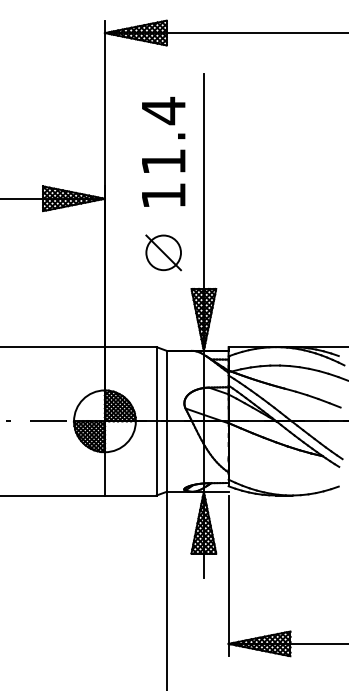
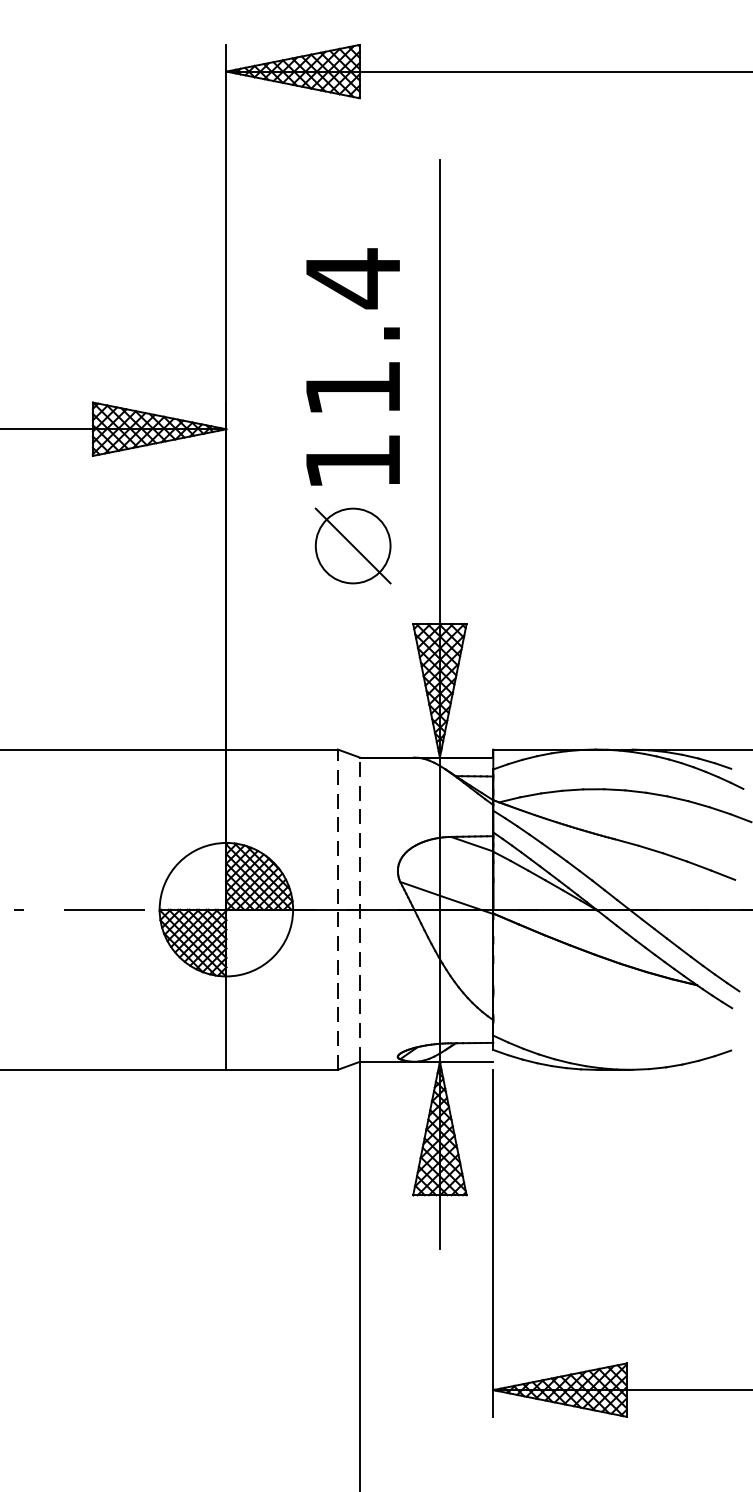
text: (163, 151) -> (352, 366), moved
line: (156, 420) -> (337, 907), solid -> dashed
line: (166, 420) -> (359, 907), solid -> dashed

